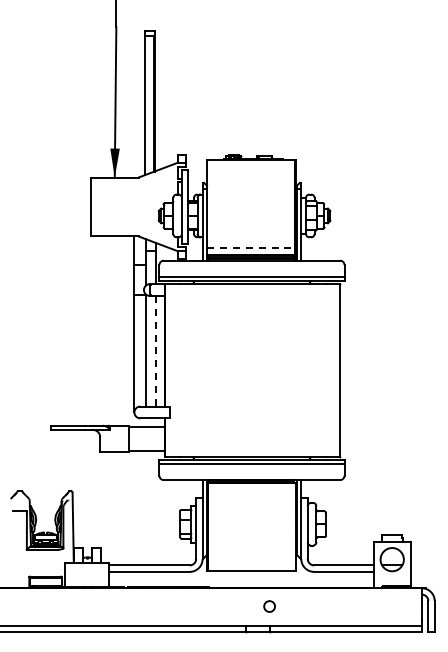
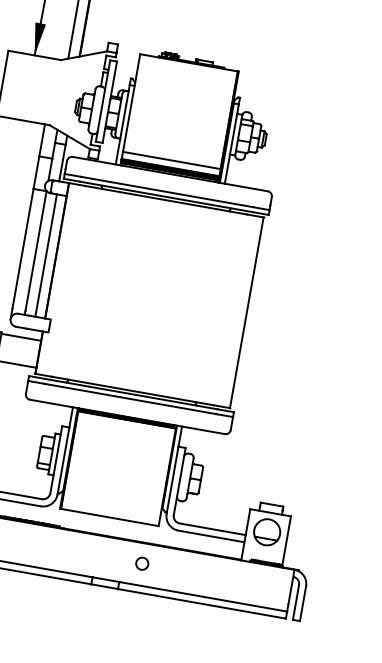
line: (251, 248) -> (172, 160), dashed -> solid
line: (155, 349) -> (46, 253), dashed -> solid
circle: (269, 606) -> (142, 563), moved

